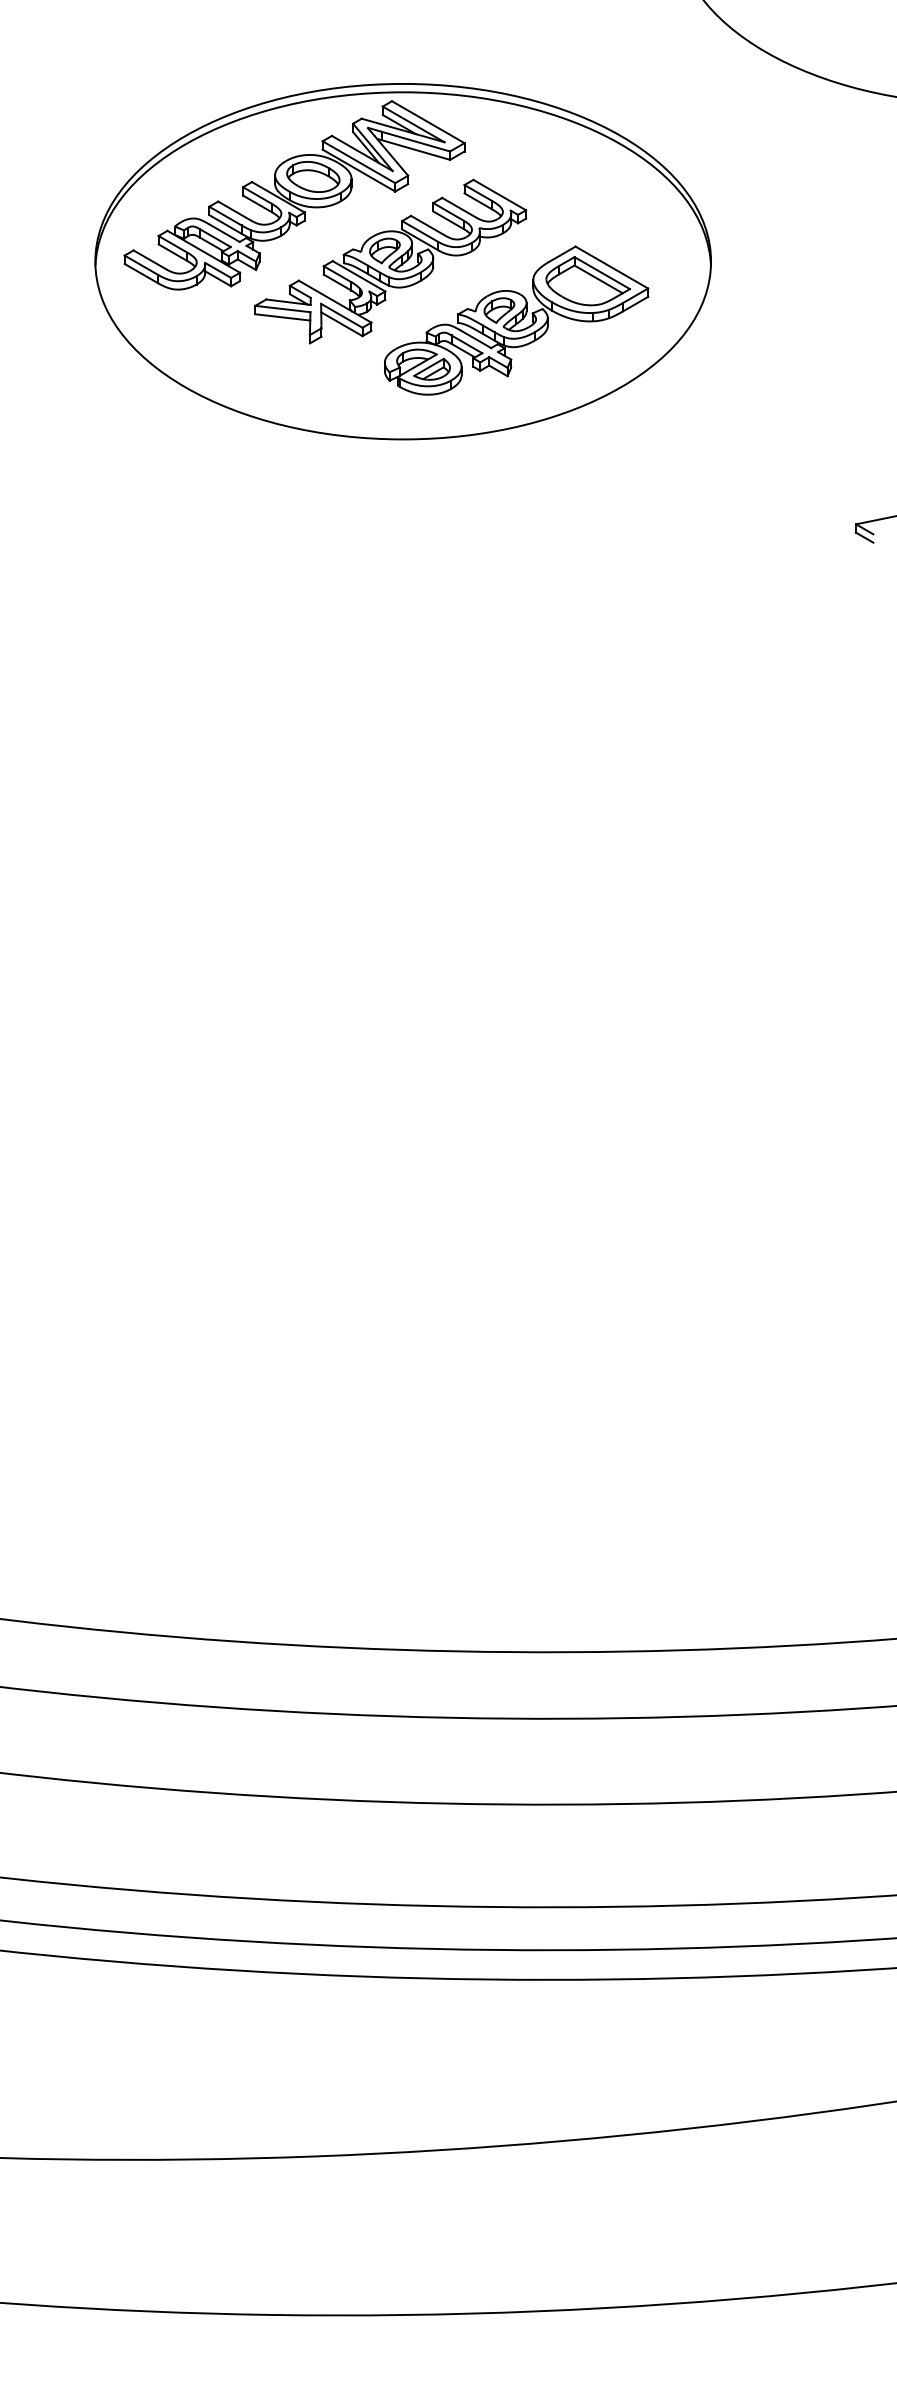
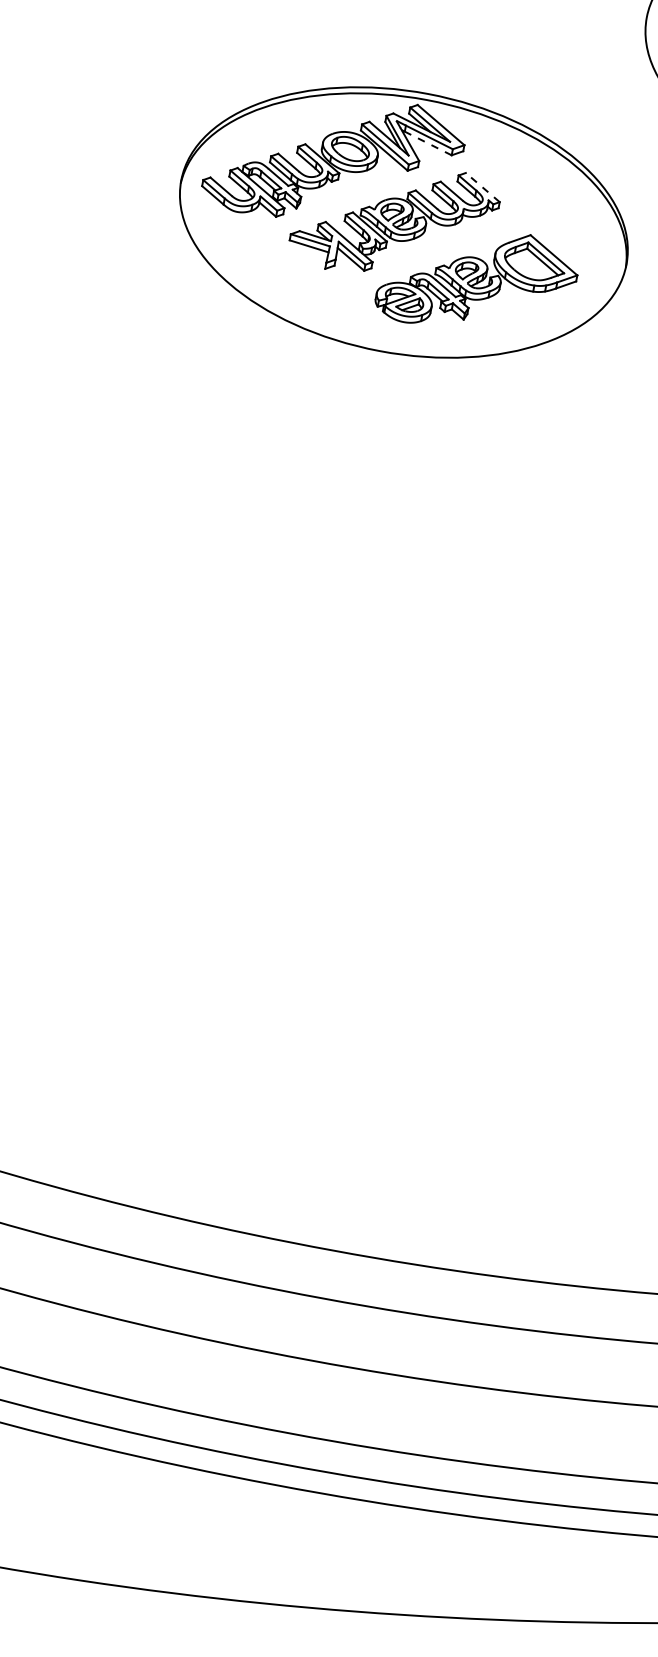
line: (415, 150) -> (427, 143), solid -> dashed
line: (499, 194) -> (482, 187), solid -> dashed

